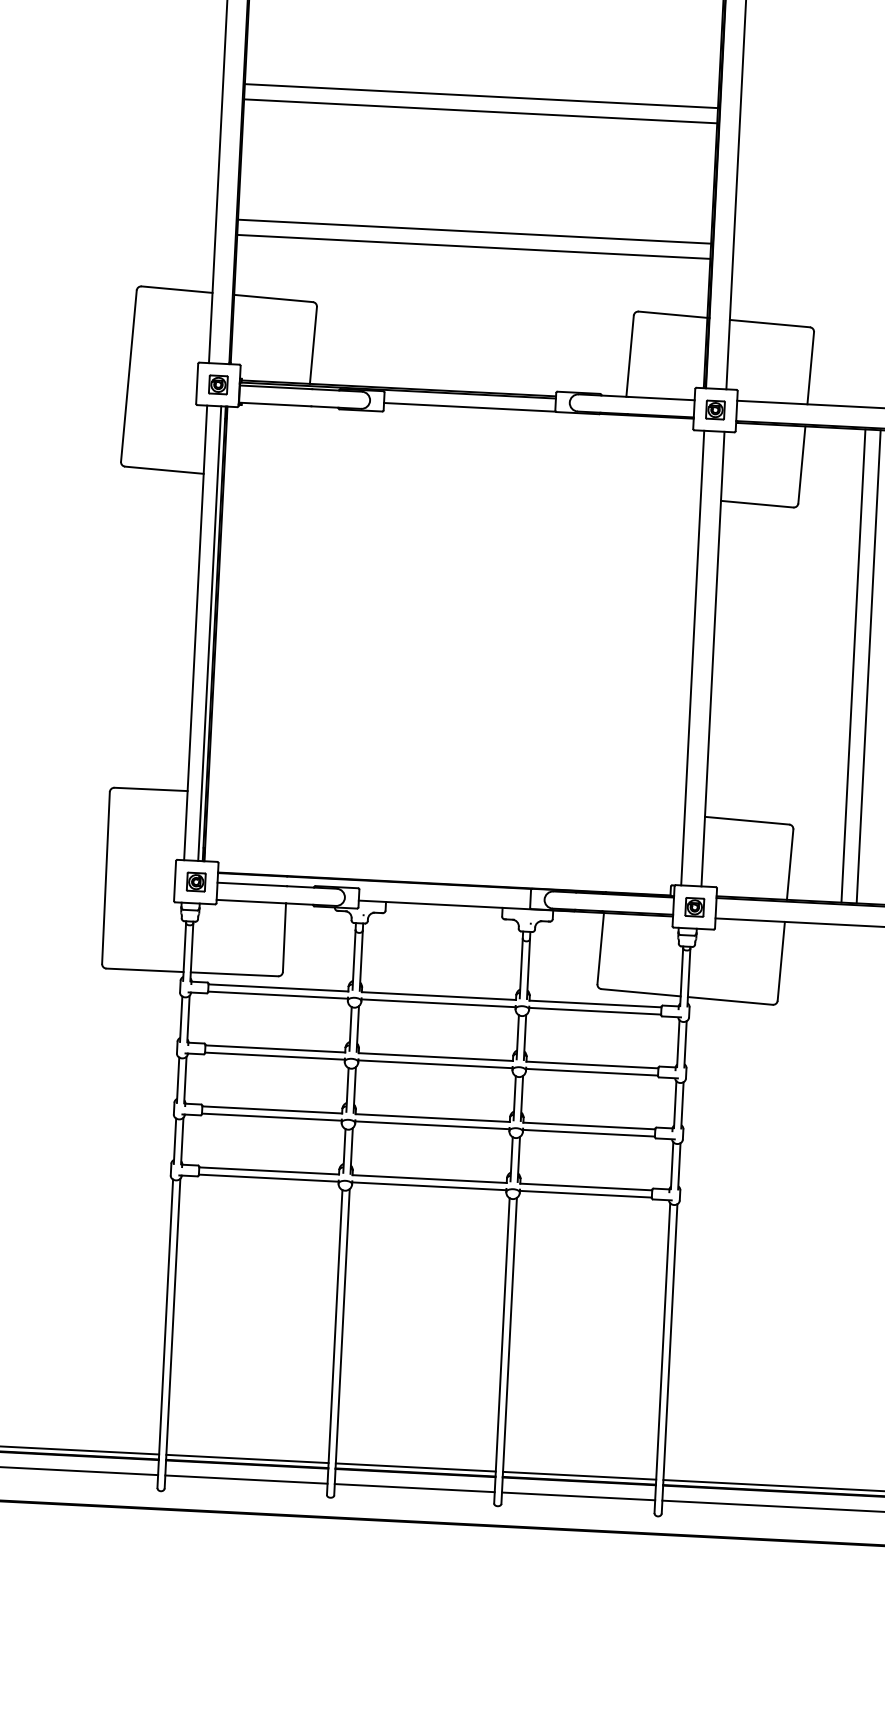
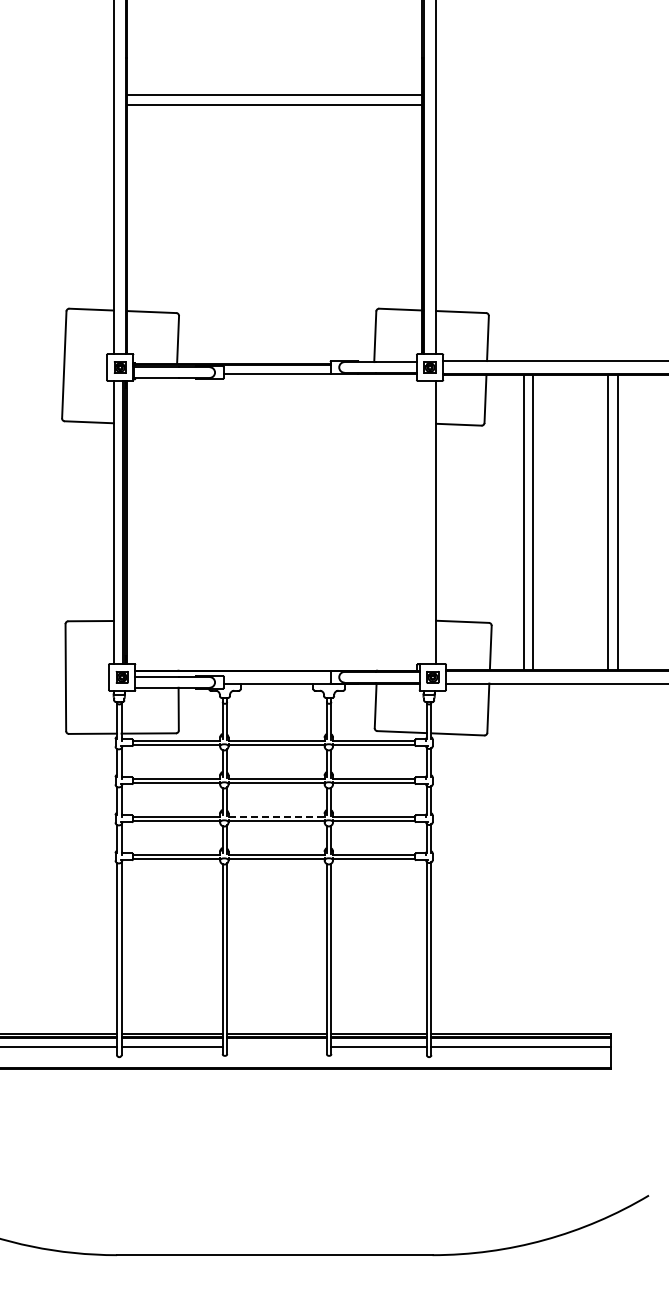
line: (481, 95) -> (274, 179), removed
line: (480, 111) -> (274, 189), removed
line: (474, 232) -> (274, 264), removed
line: (473, 246) -> (274, 273), removed
line: (692, 658) -> (423, 522), removed
line: (434, 1117) -> (277, 816), solid -> dashed
line: (413, 1488) -> (276, 1047), removed

